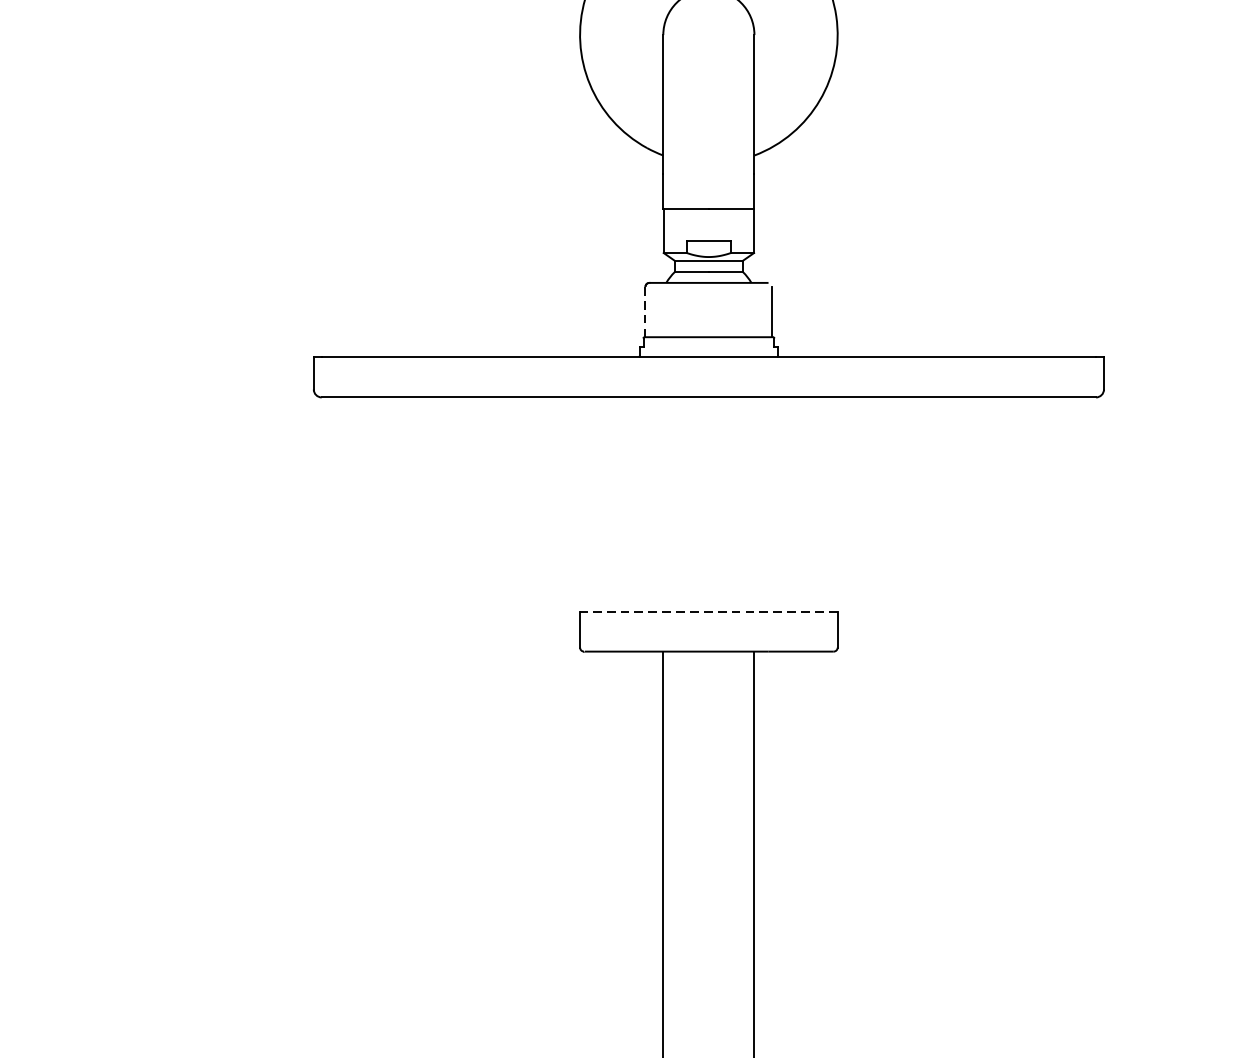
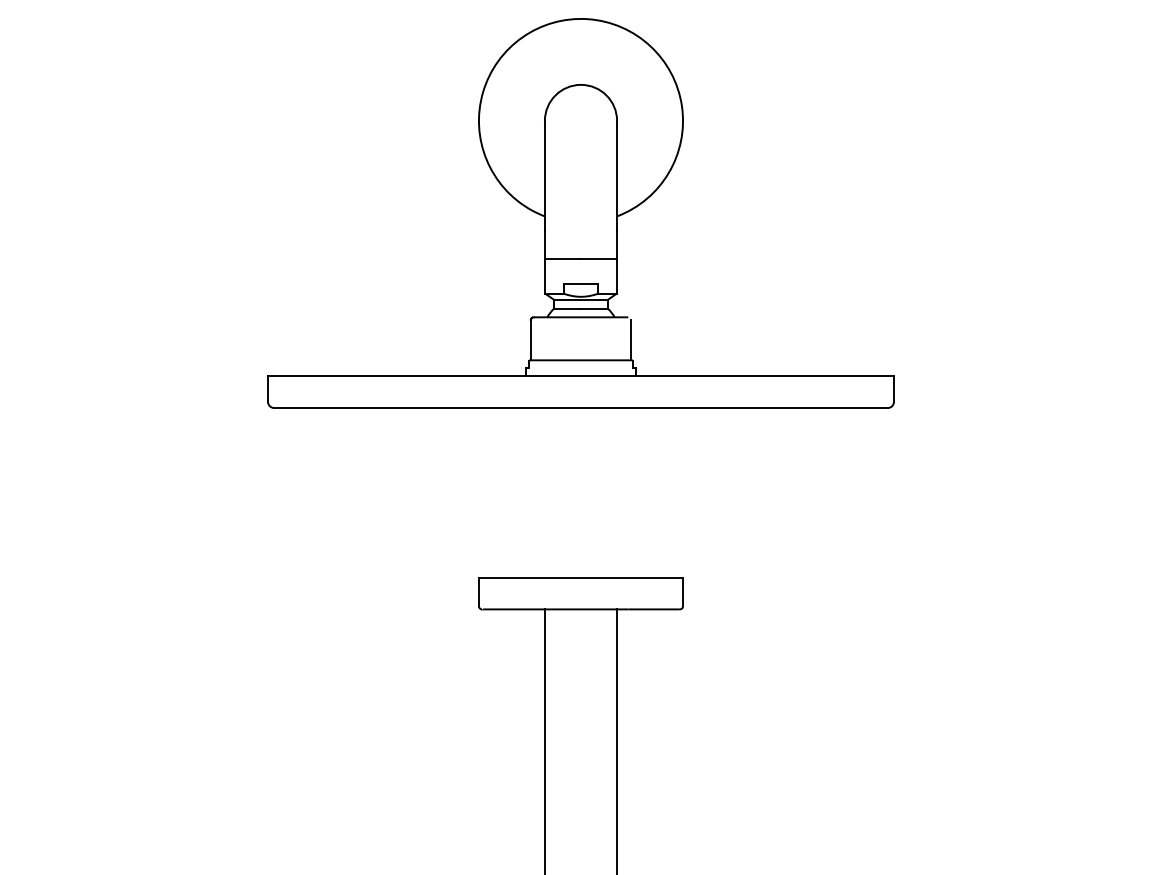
line: (645, 312) -> (530, 340), dashed -> solid
line: (708, 612) -> (580, 578), dashed -> solid

